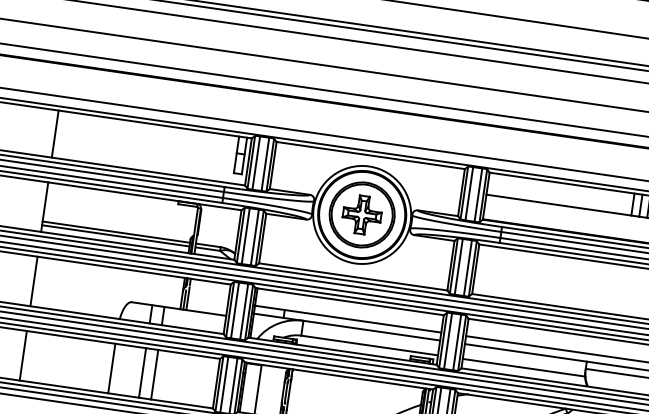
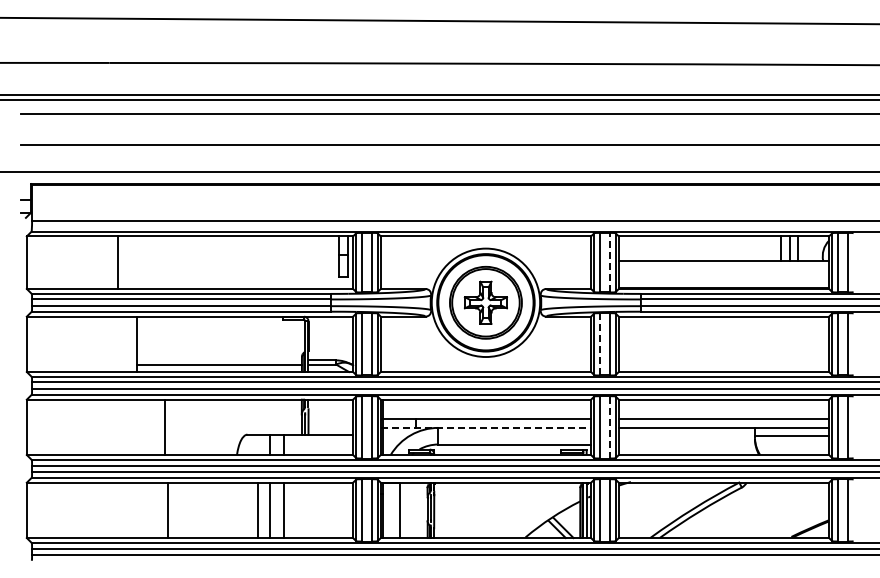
line: (55, 133) -> (118, 262), moved
line: (478, 194) -> (610, 262), solid -> dashed
line: (116, 232) -> (219, 360), removed
line: (458, 266) -> (599, 344), solid -> dashed
line: (34, 281) -> (165, 427), moved
line: (346, 326) -> (486, 427), solid -> dashed
line: (457, 341) -> (610, 426), solid -> dashed
line: (23, 355) -> (168, 510), moved
line: (523, 367) -> (686, 444), removed
line: (112, 368) -> (258, 510), moved

